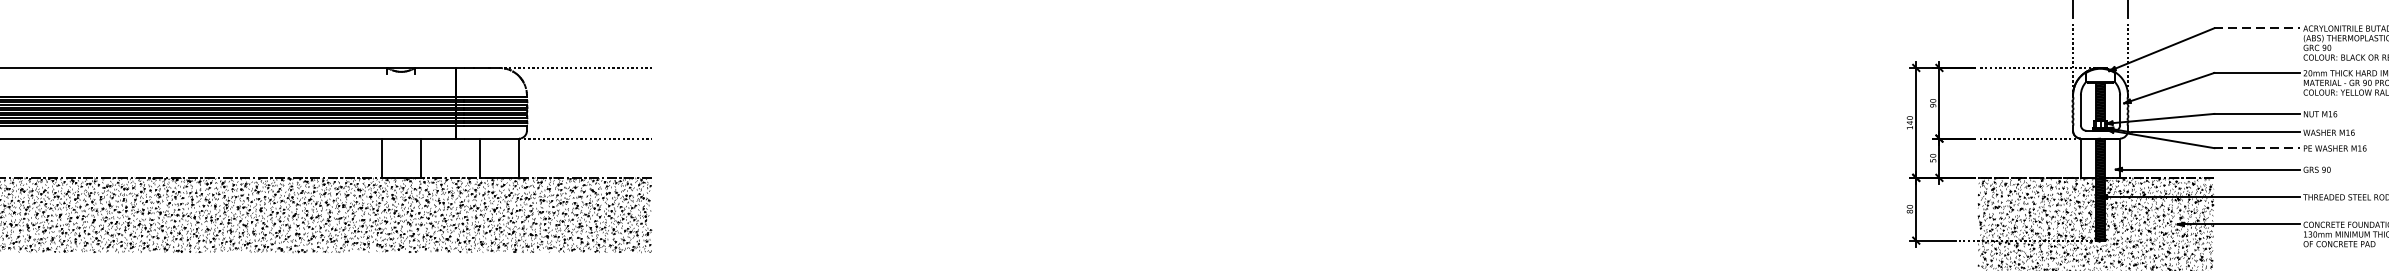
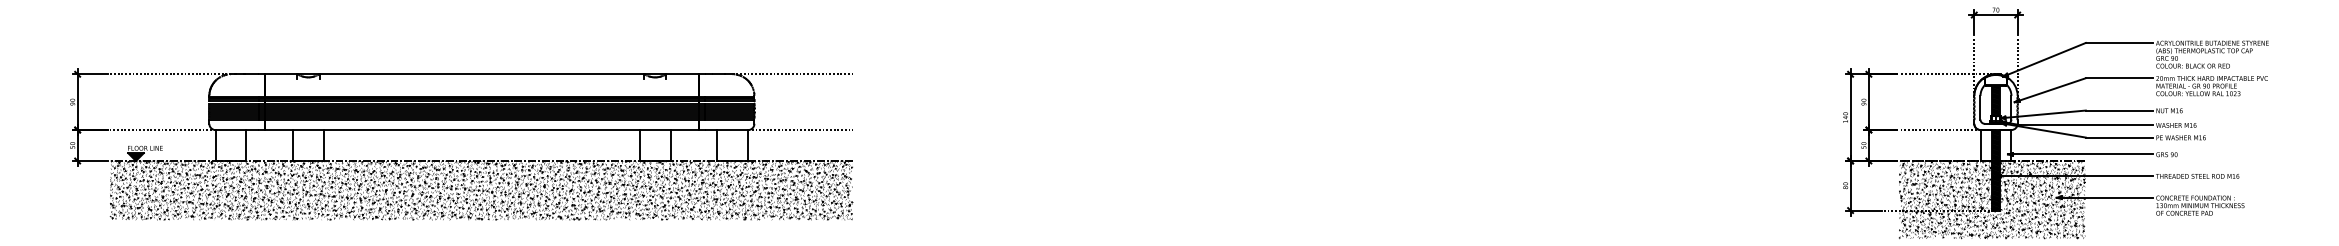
line: (2257, 27) -> (2119, 42), dashed -> solid
line: (2257, 148) -> (2119, 137), dashed -> solid

